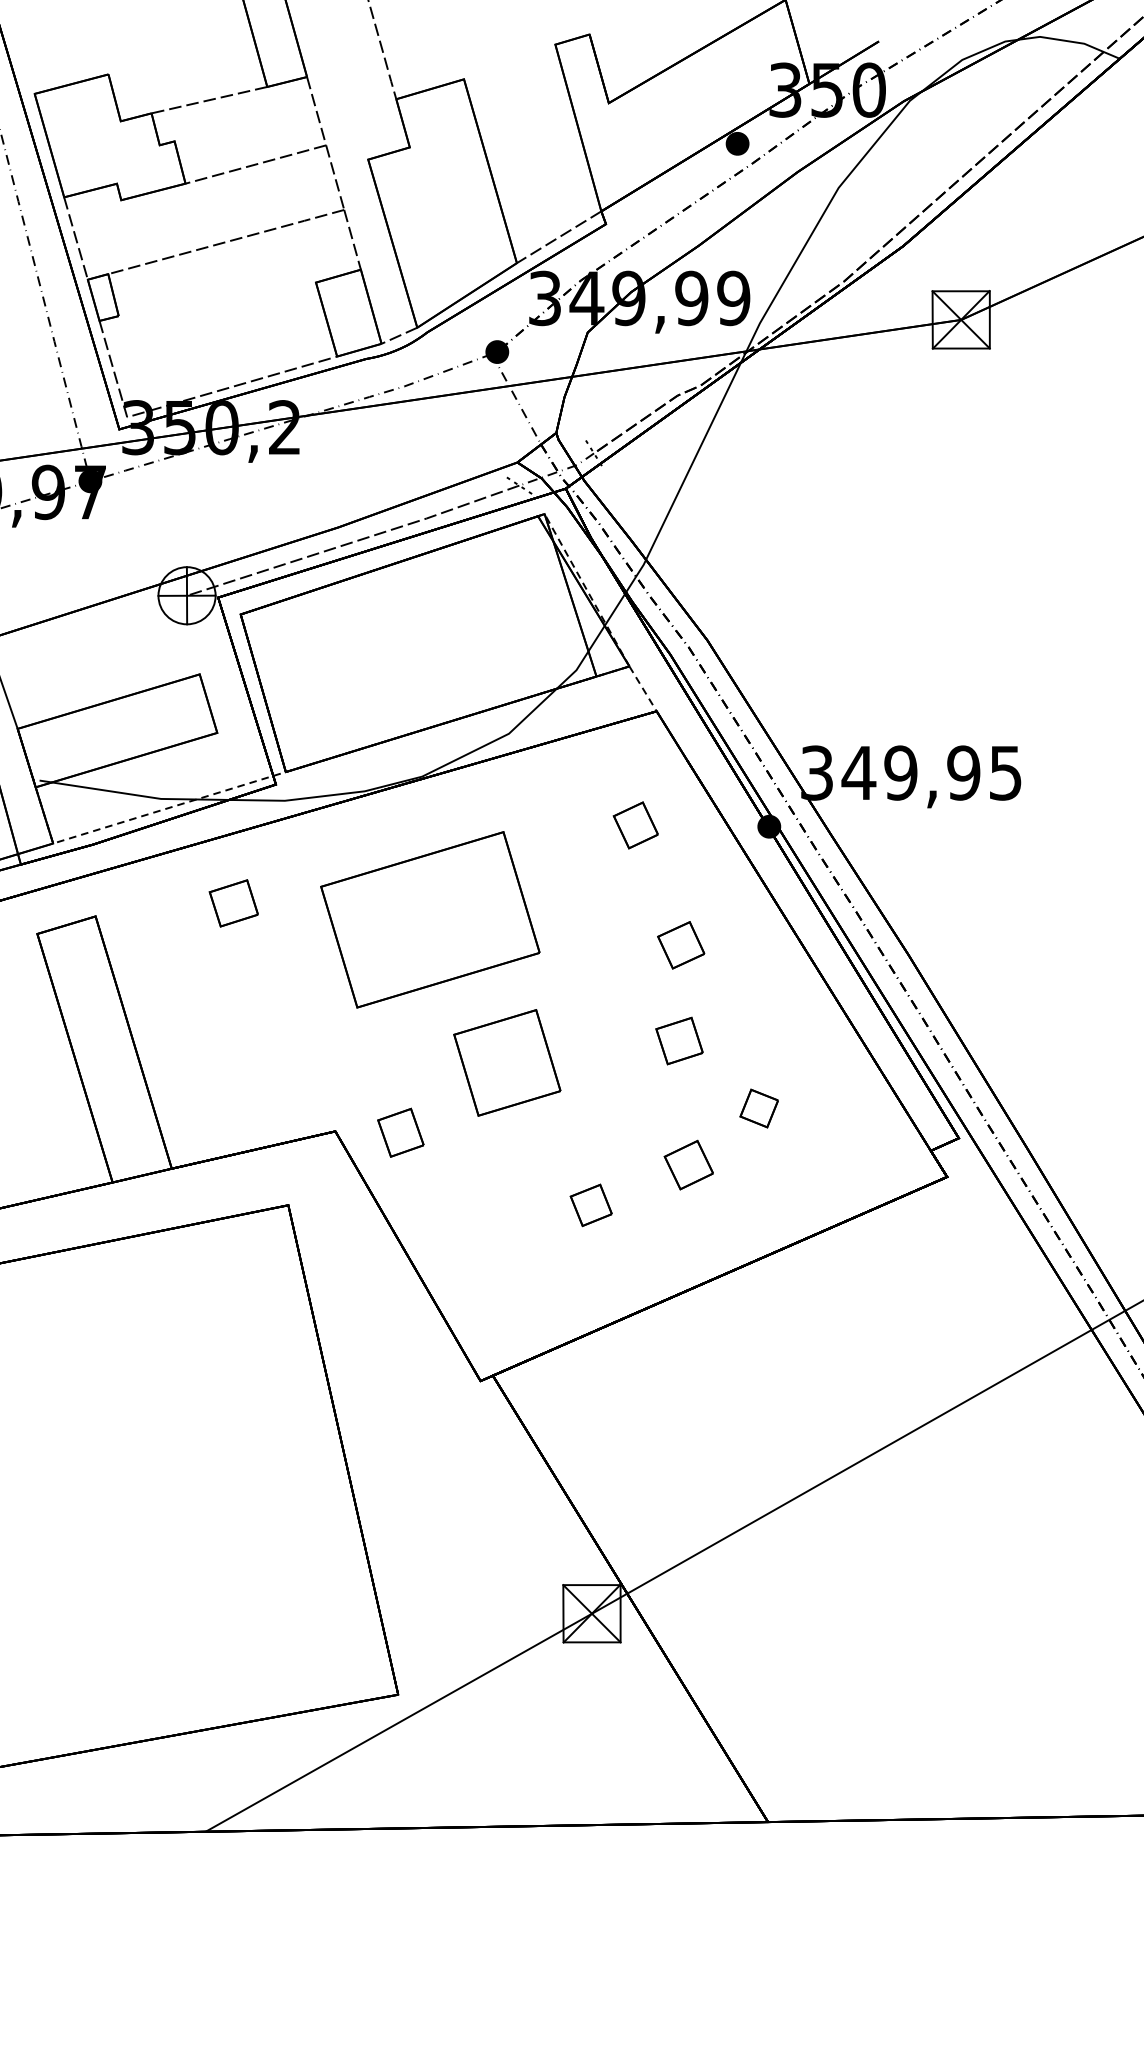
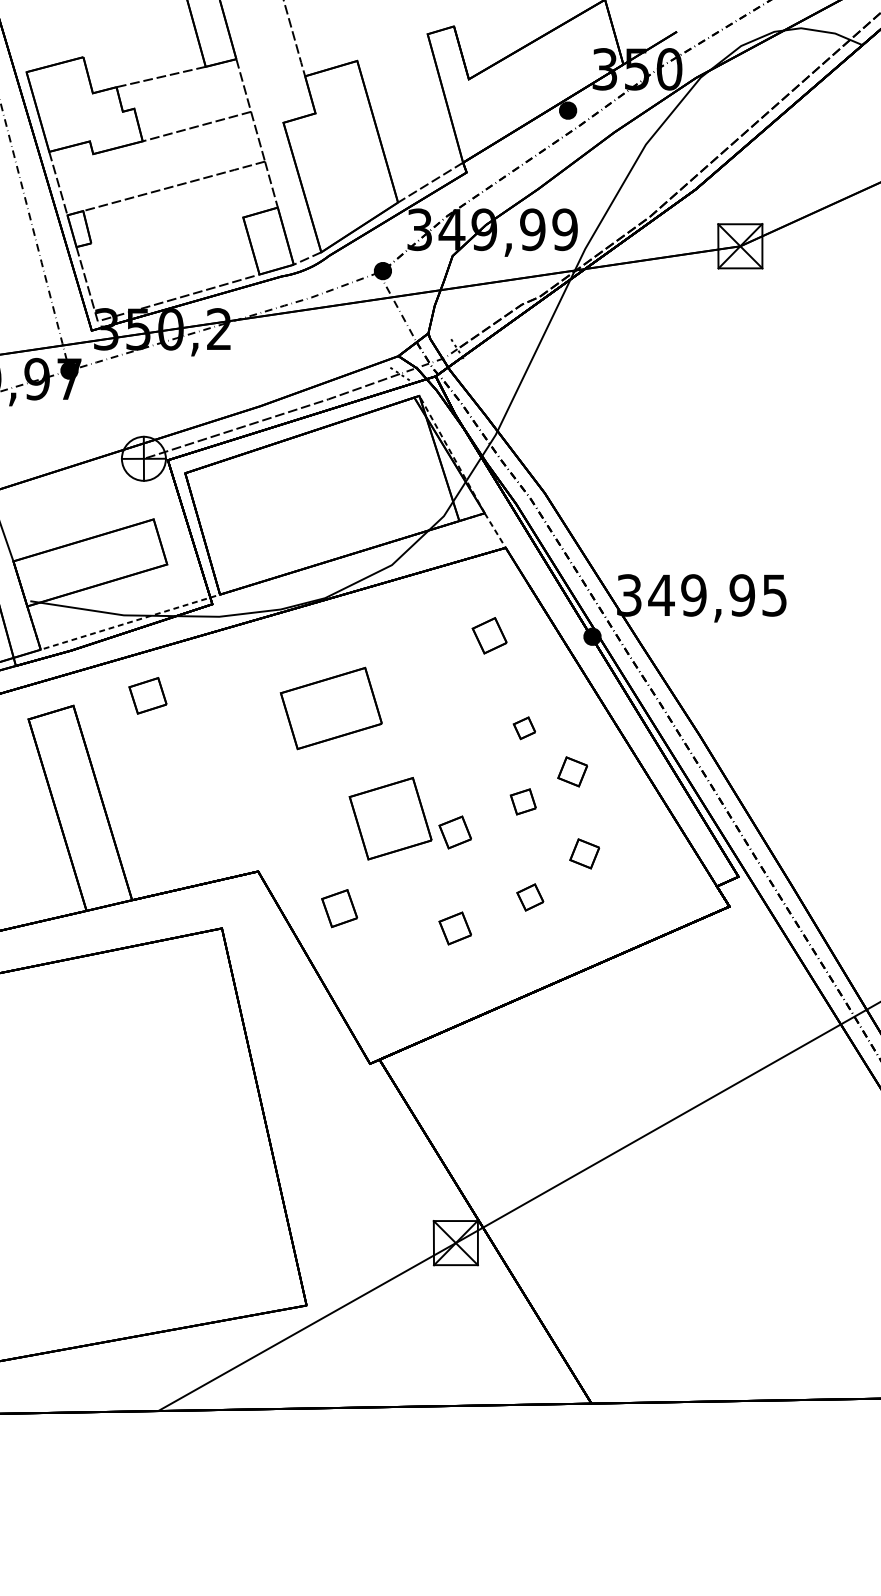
part: (233, 902) -> (147, 695), moved
part: (430, 919) -> (331, 708), size x0.6
part: (681, 945) -> (524, 728), size x0.6
part: (743, 1001) -> (572, 771), added
part: (679, 1040) -> (523, 801), size x0.7
part: (590, 1080) -> (454, 832), added
part: (400, 1132) -> (339, 908), moved
part: (687, 1165) -> (529, 897), size x0.7

